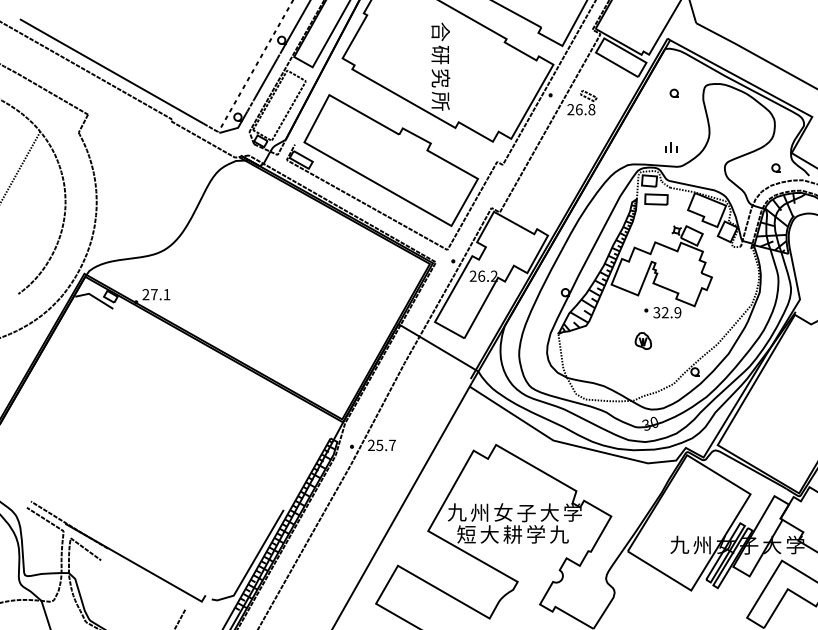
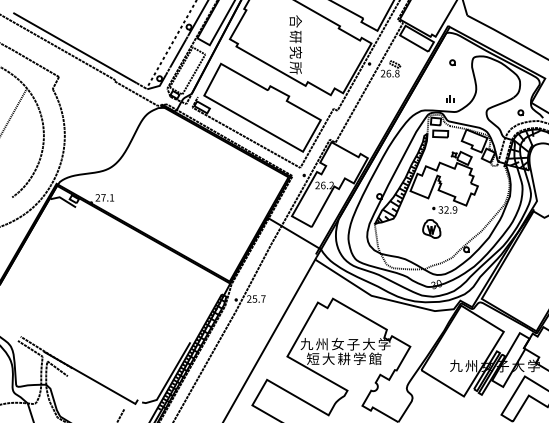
part: (642, 340) -> (431, 228), size x1.67
text: (559, 533) -> (375, 358), 九 -> 館

